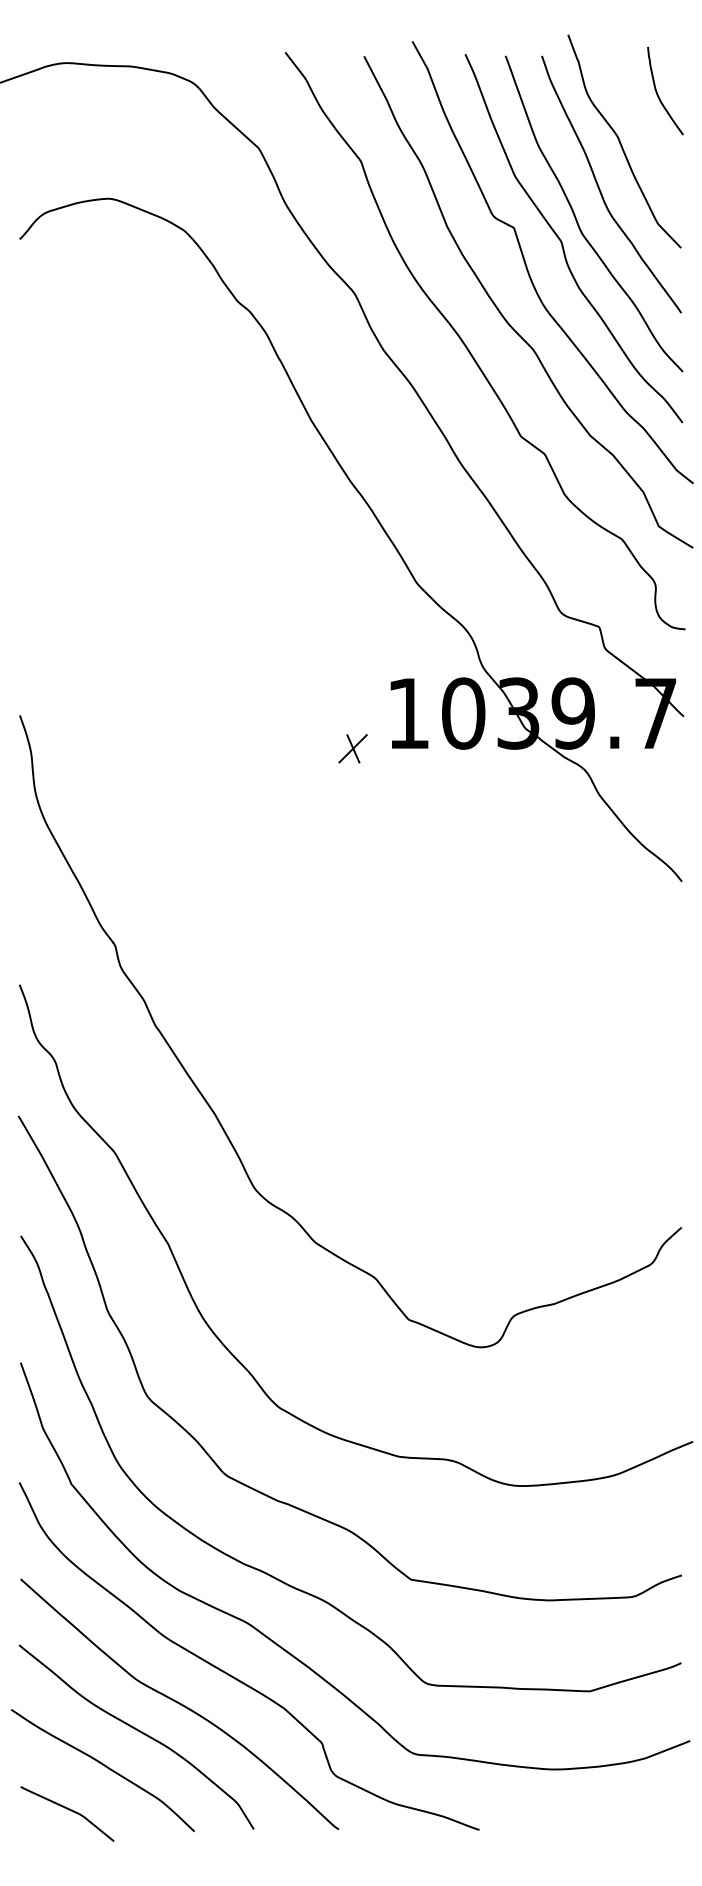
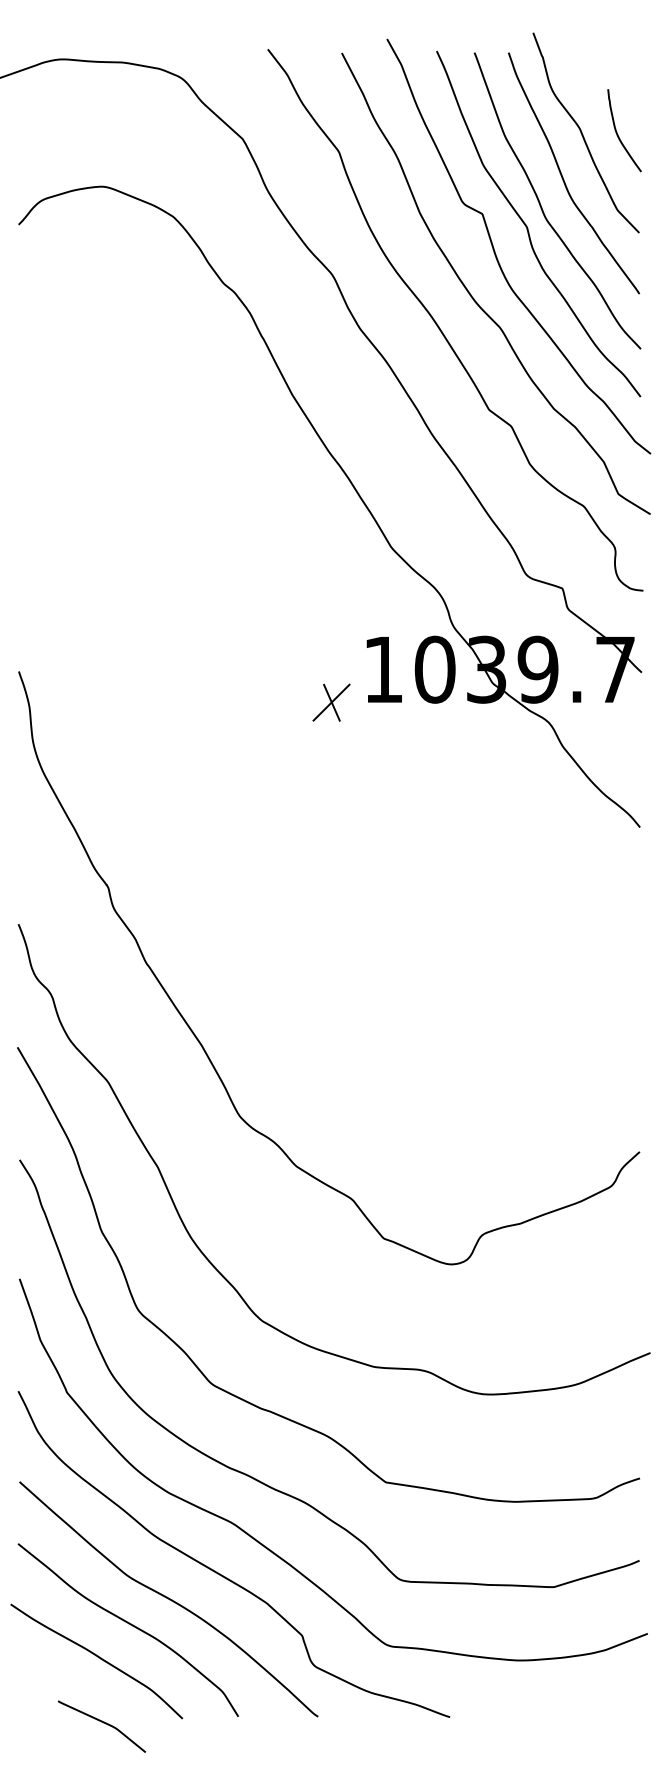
curve: (657, 91) -> (617, 131), moved
part: (352, 748) -> (330, 702), size x1.4
curve: (69, 1810) -> (103, 1723), moved

